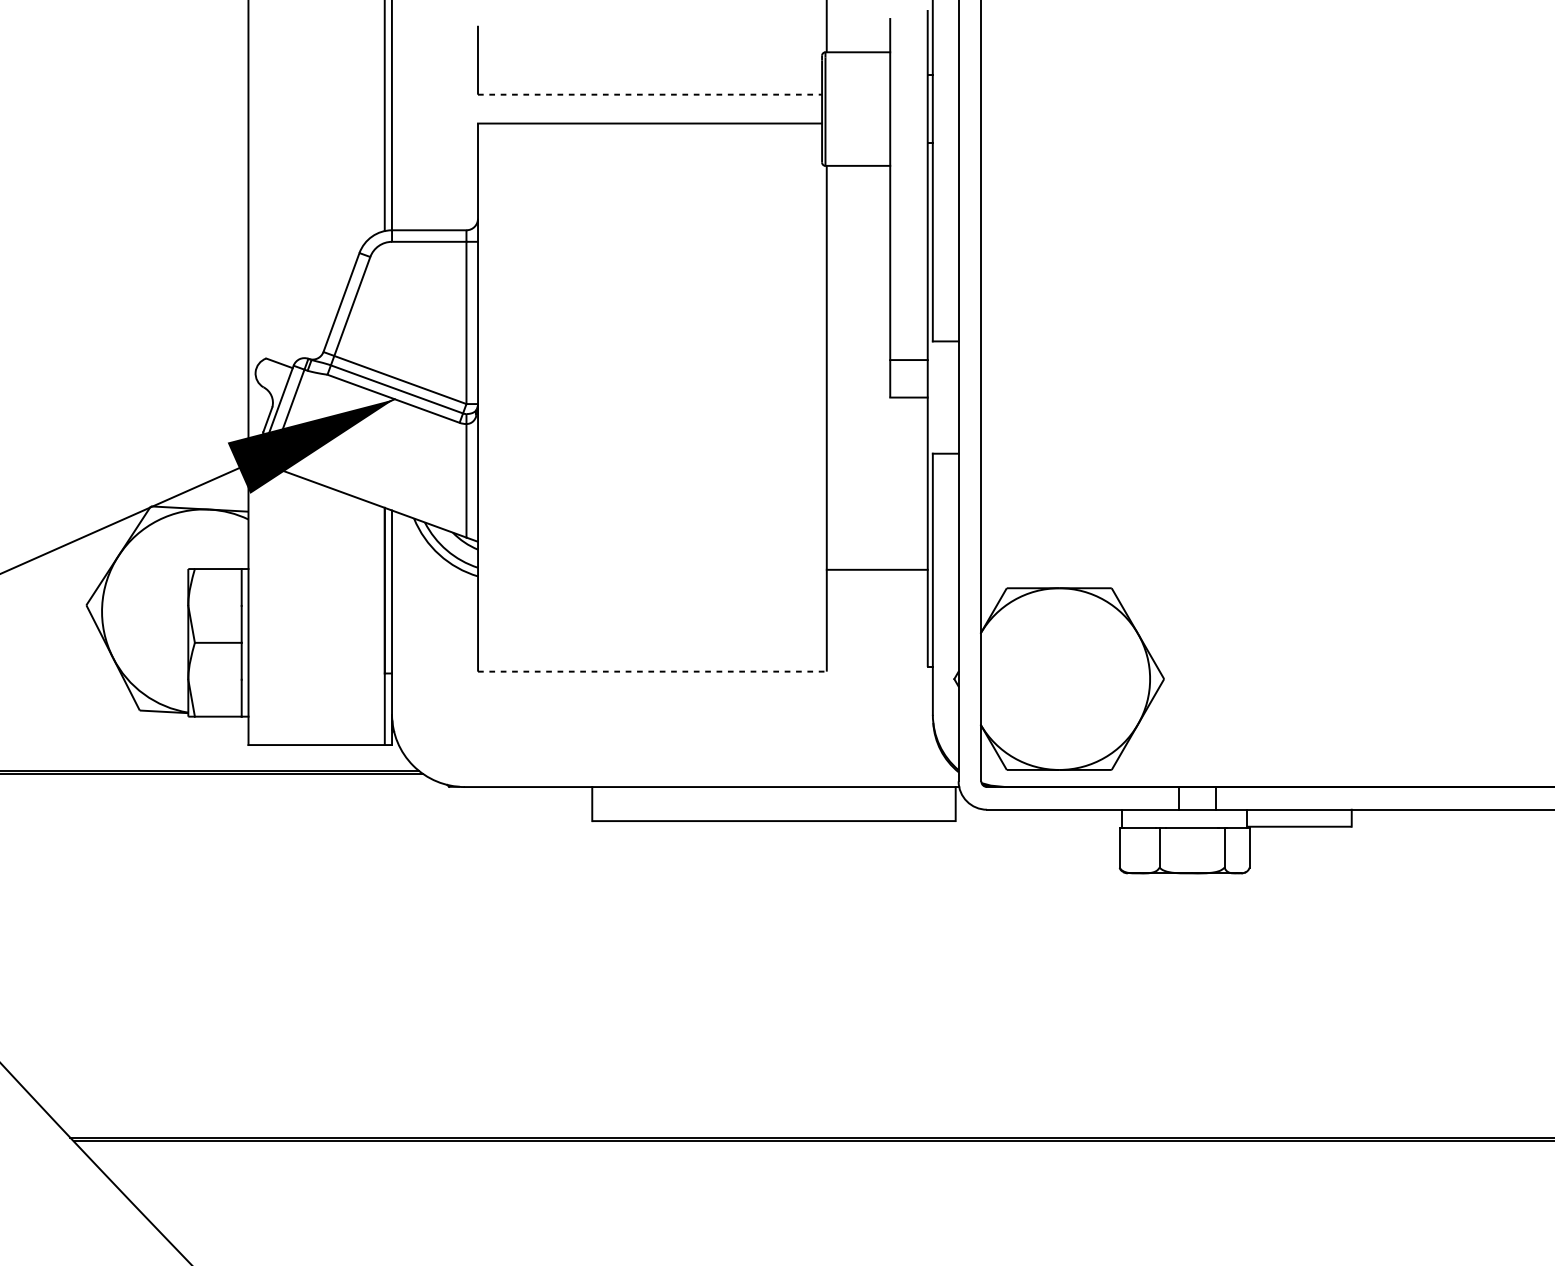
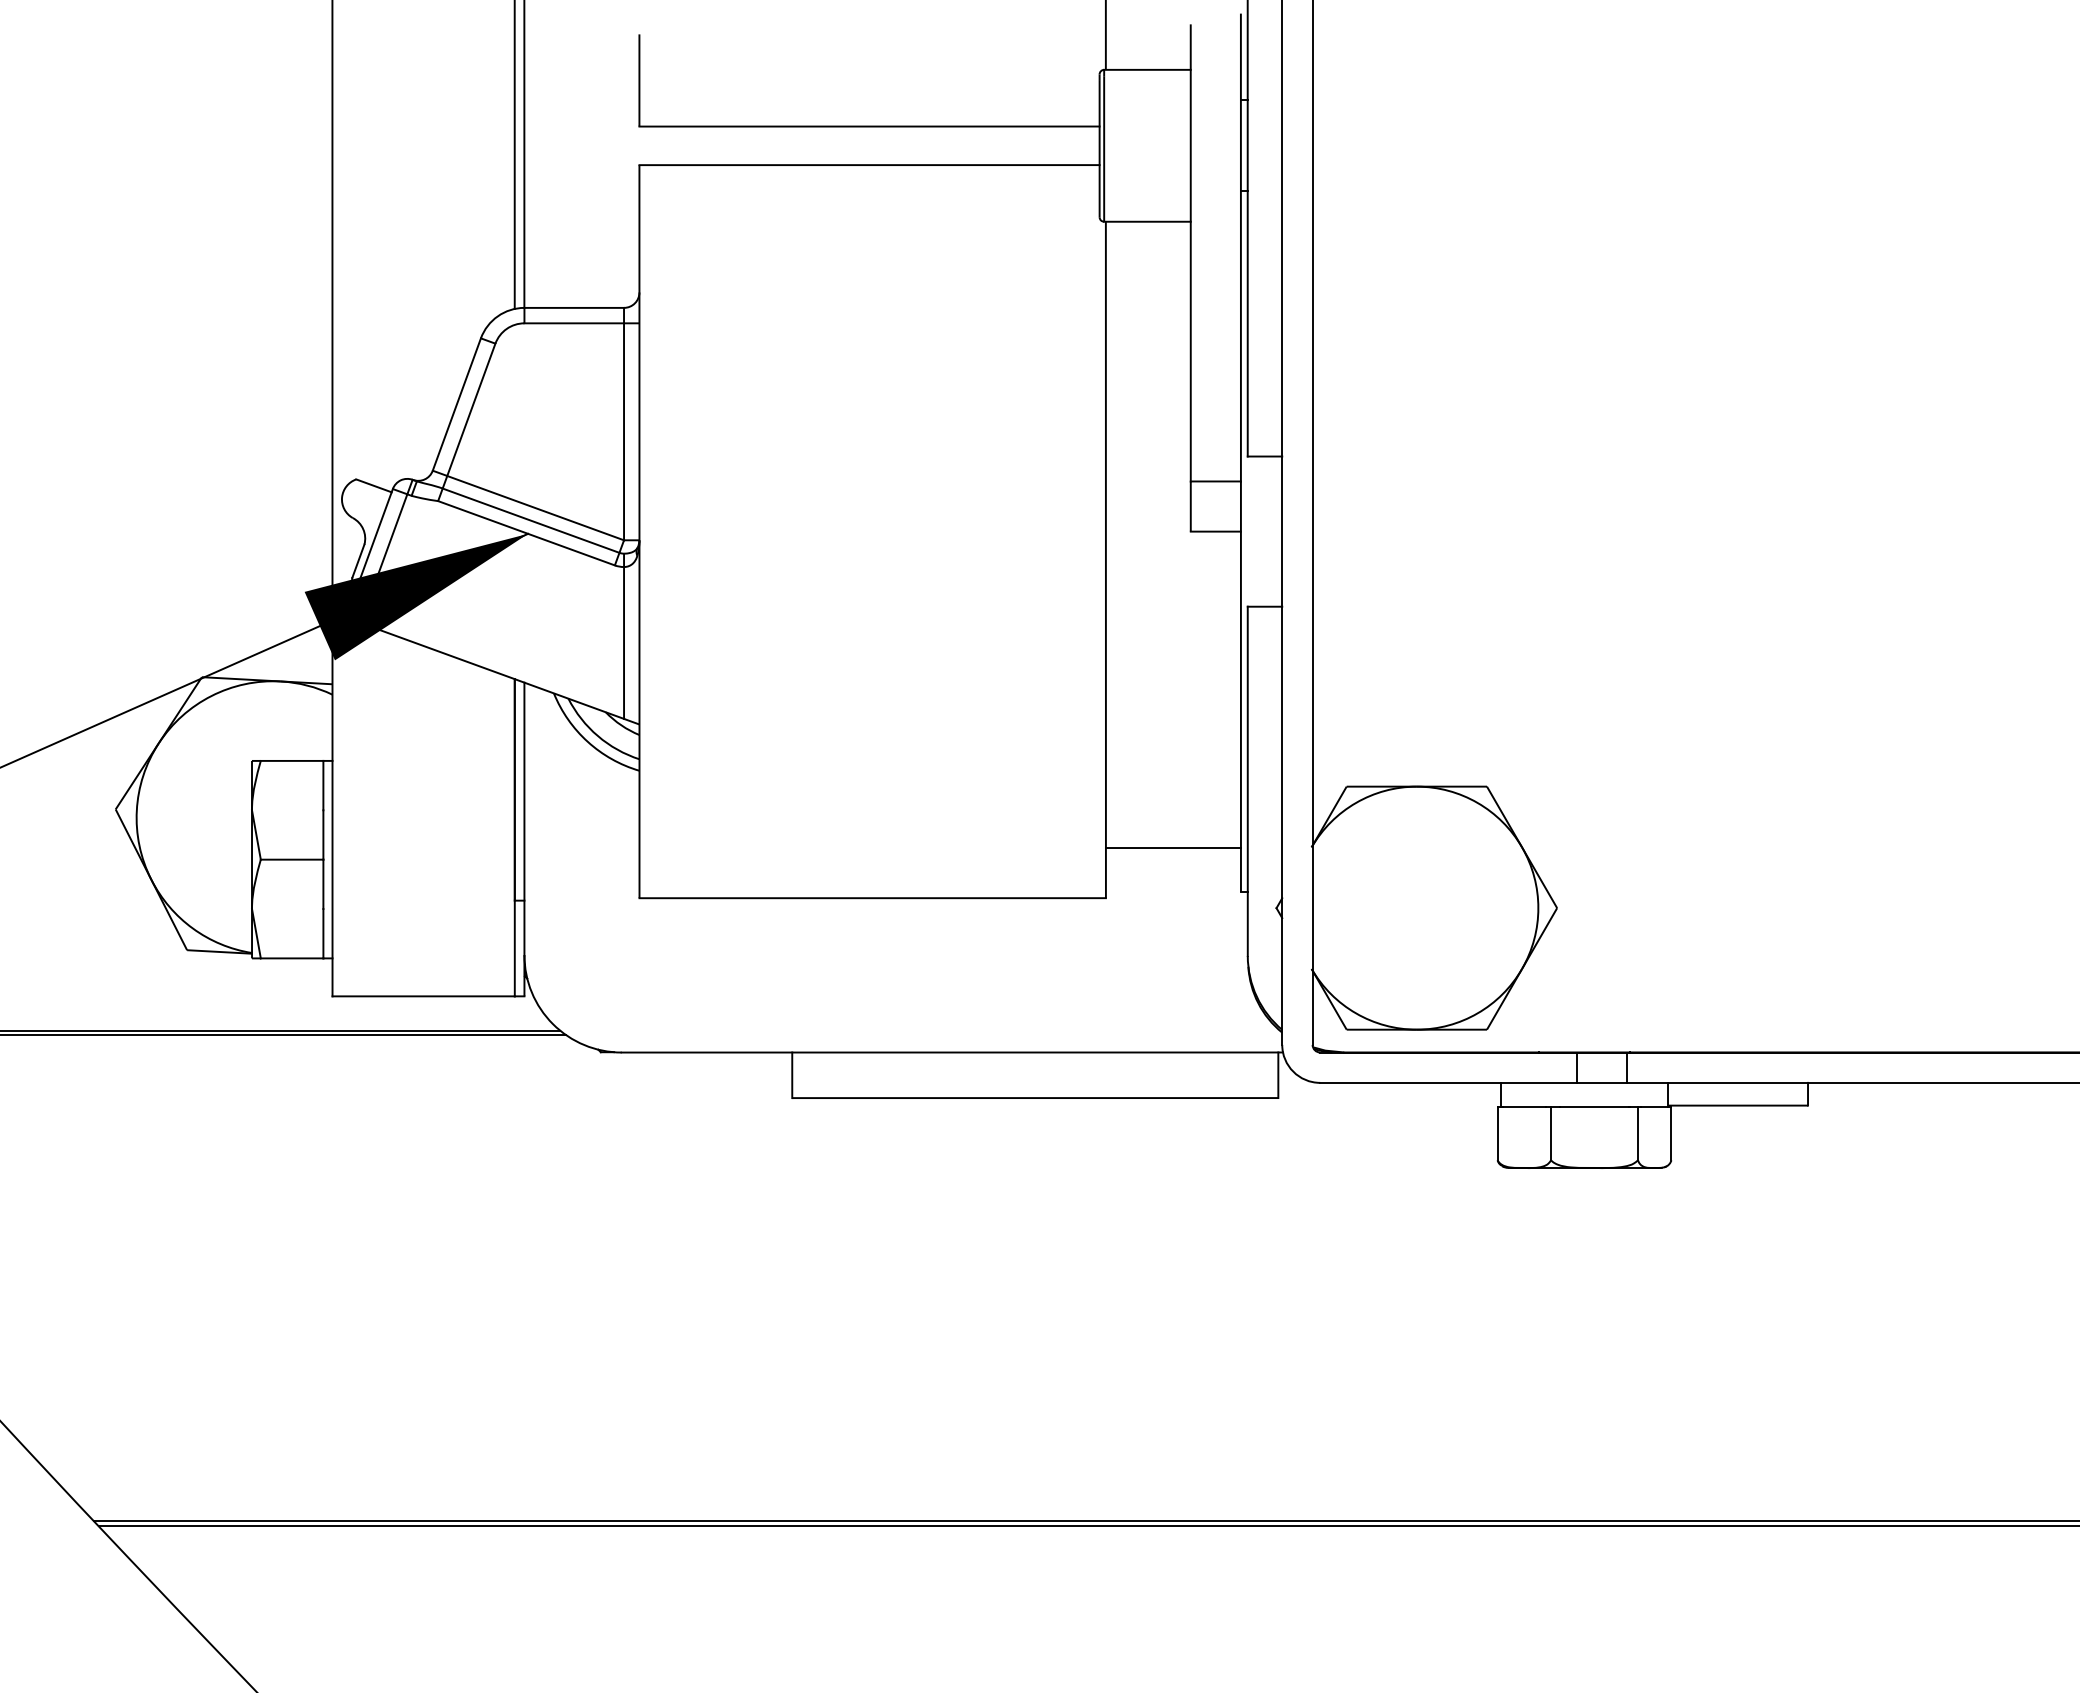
line: (650, 94) -> (870, 126), dashed -> solid
line: (876, 570) -> (1172, 848), moved
line: (653, 671) -> (873, 898), dashed -> solid

